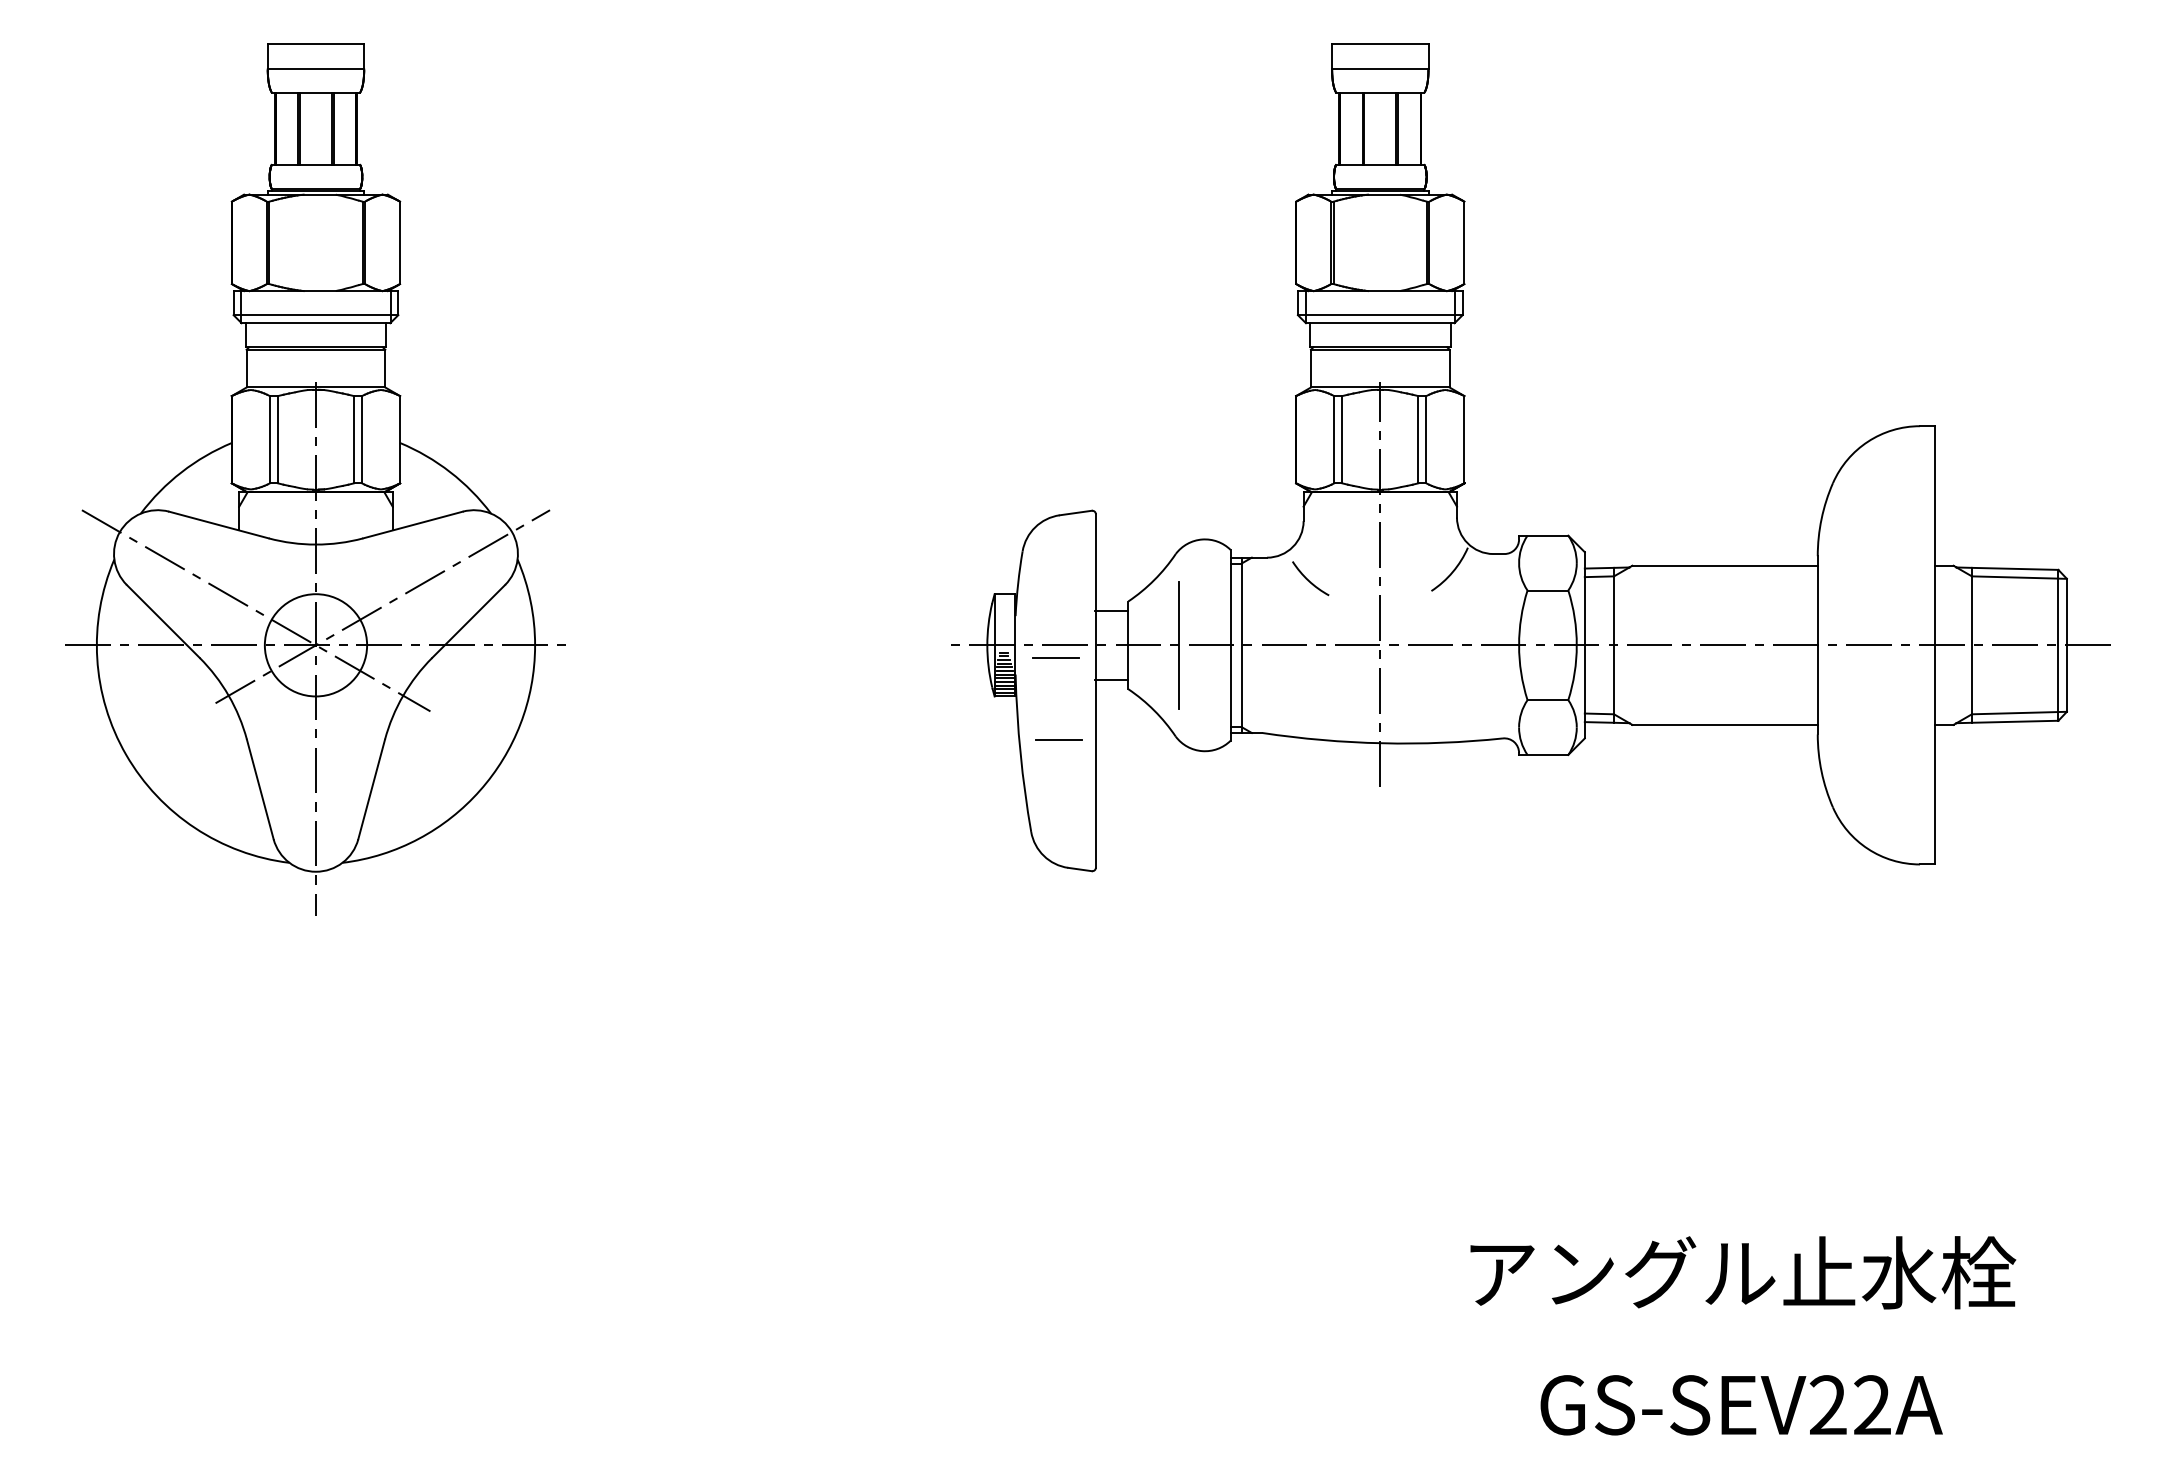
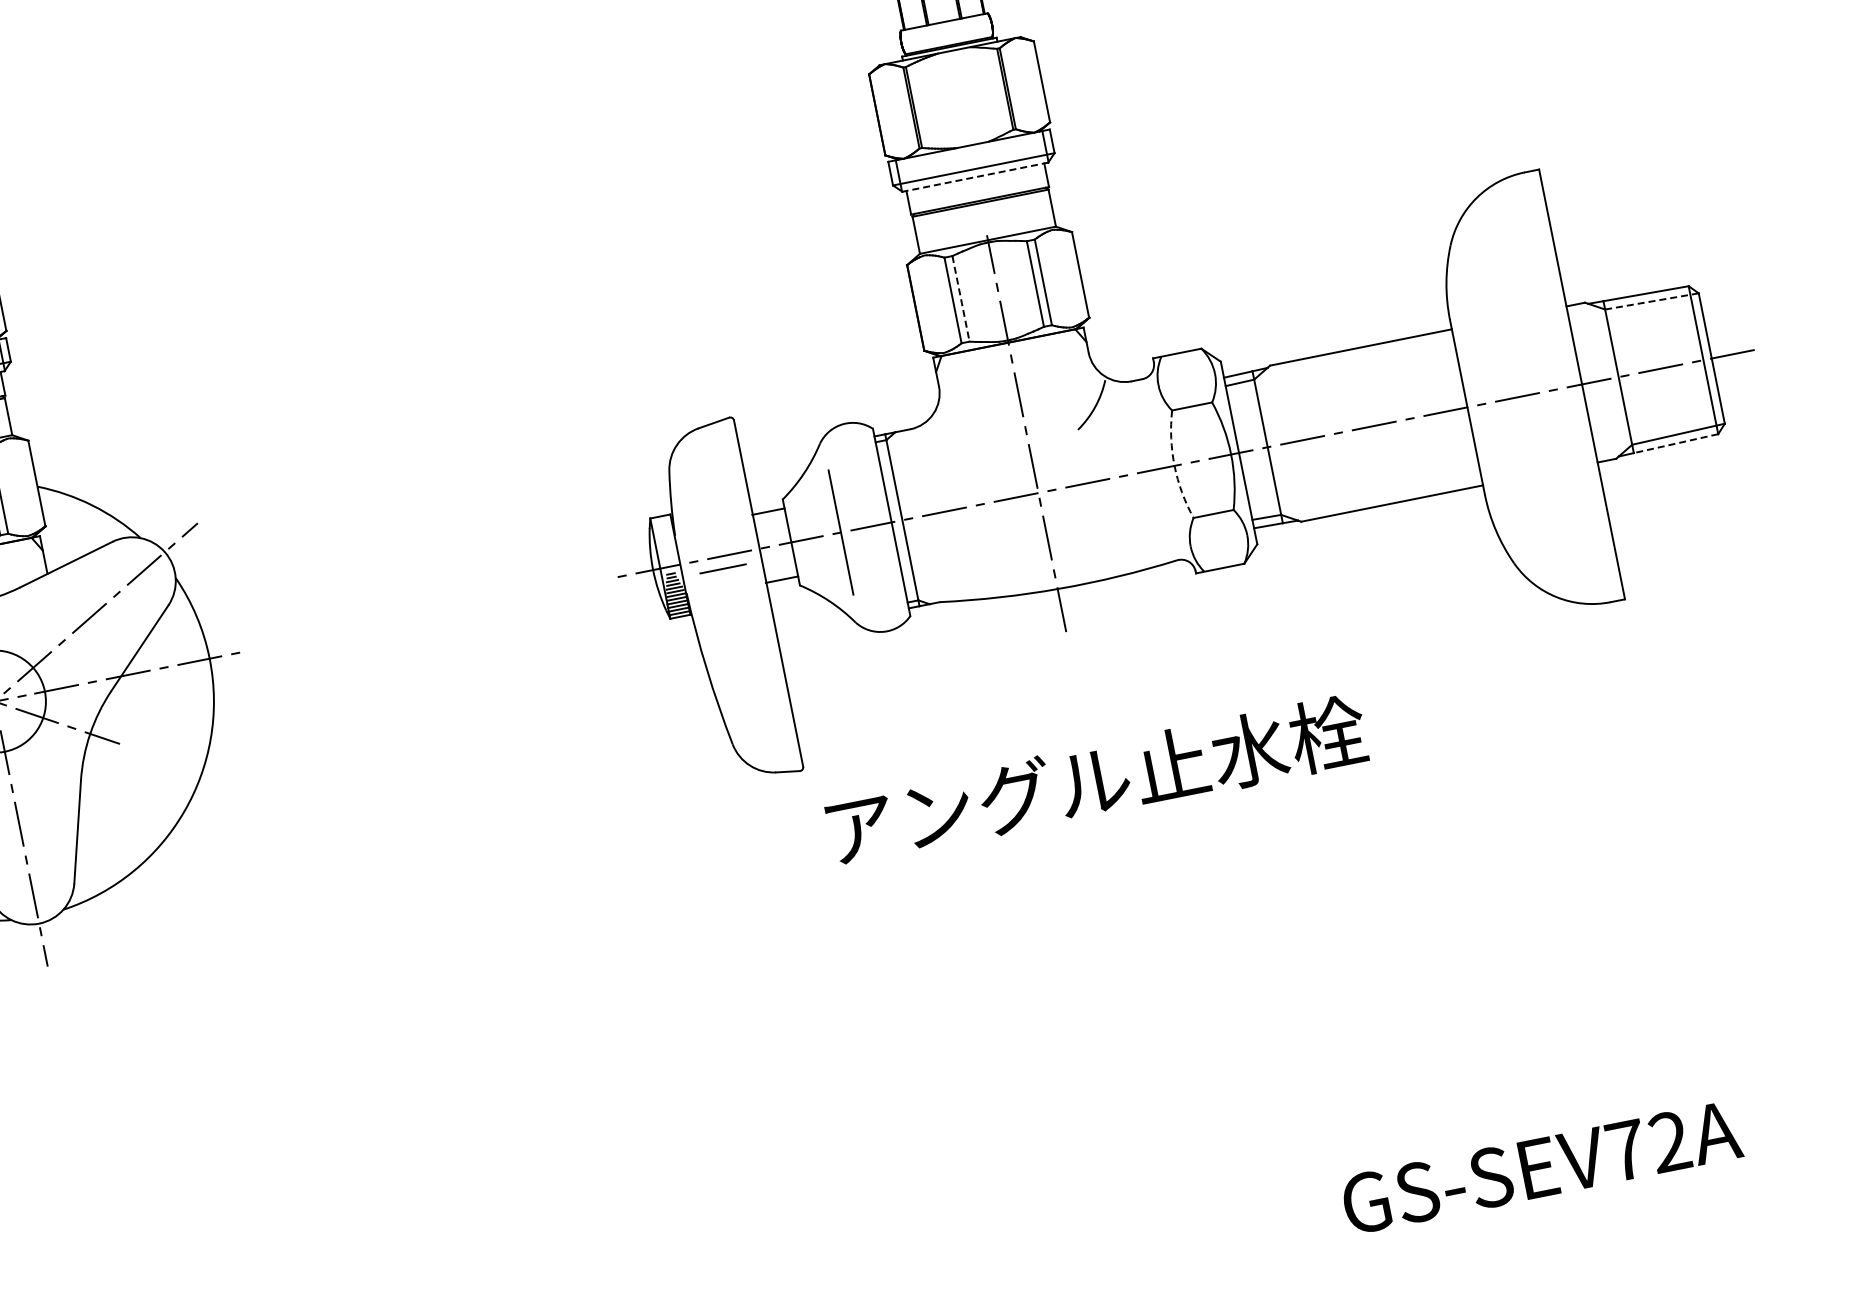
line: (1380, 323) -> (975, 177), solid -> dashed
line: (1342, 439) -> (961, 298), solid -> dashed
line: (2019, 577) -> (1652, 301), solid -> dashed
arc: (1308, 579) -> (955, 442), removed
arc: (1519, 645) -> (1175, 465), solid -> dashed
line: (2014, 721) -> (1675, 443), solid -> dashed
line: (1058, 739) -> (741, 648), removed
text: (1743, 1272) -> (1097, 780), moved
text: (1827, 1404) -> (1625, 1149), GS-SEV22A -> GS-SEV72A

